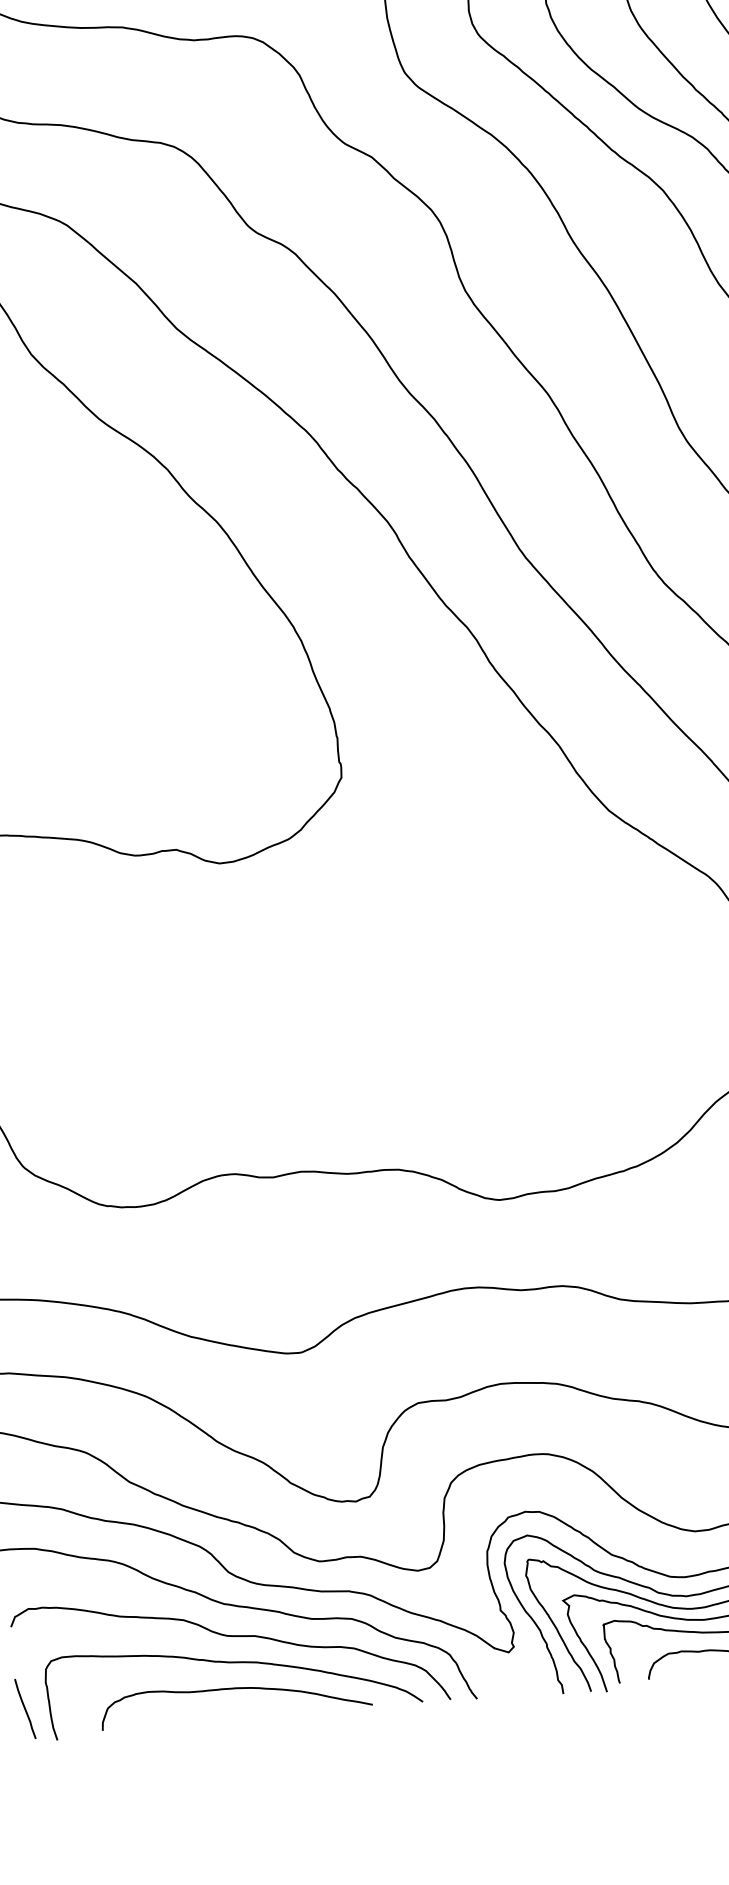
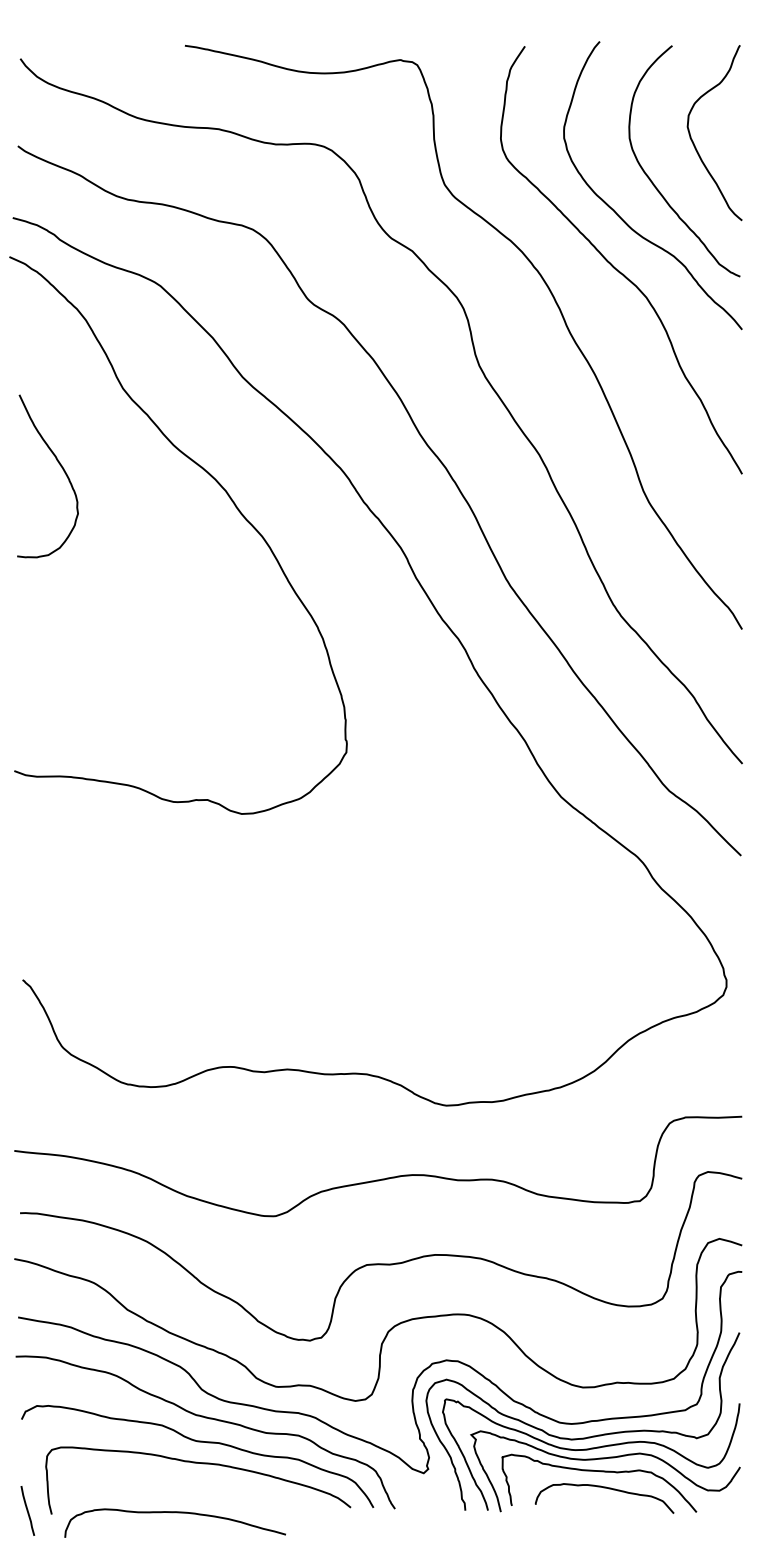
curve: (234, 1690) -> (174, 1513), moved
line: (24, 1708) -> (27, 1510), moved

